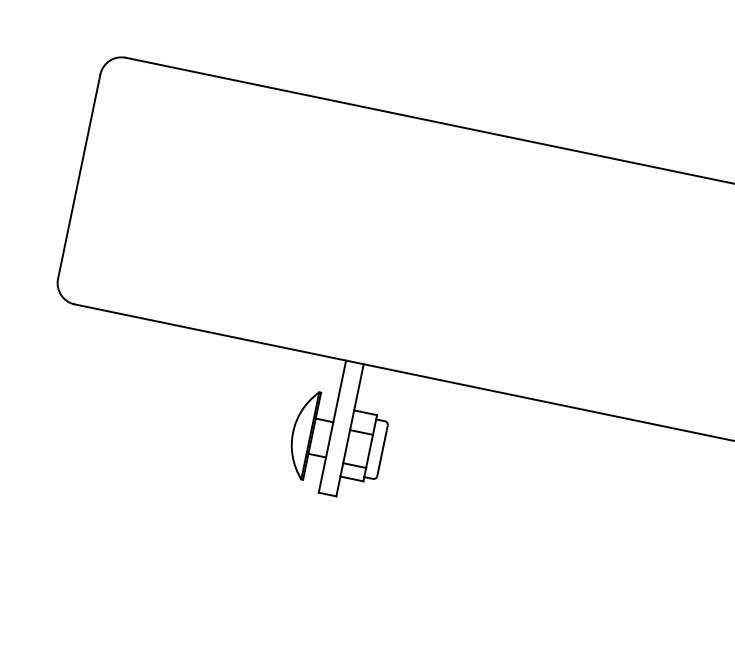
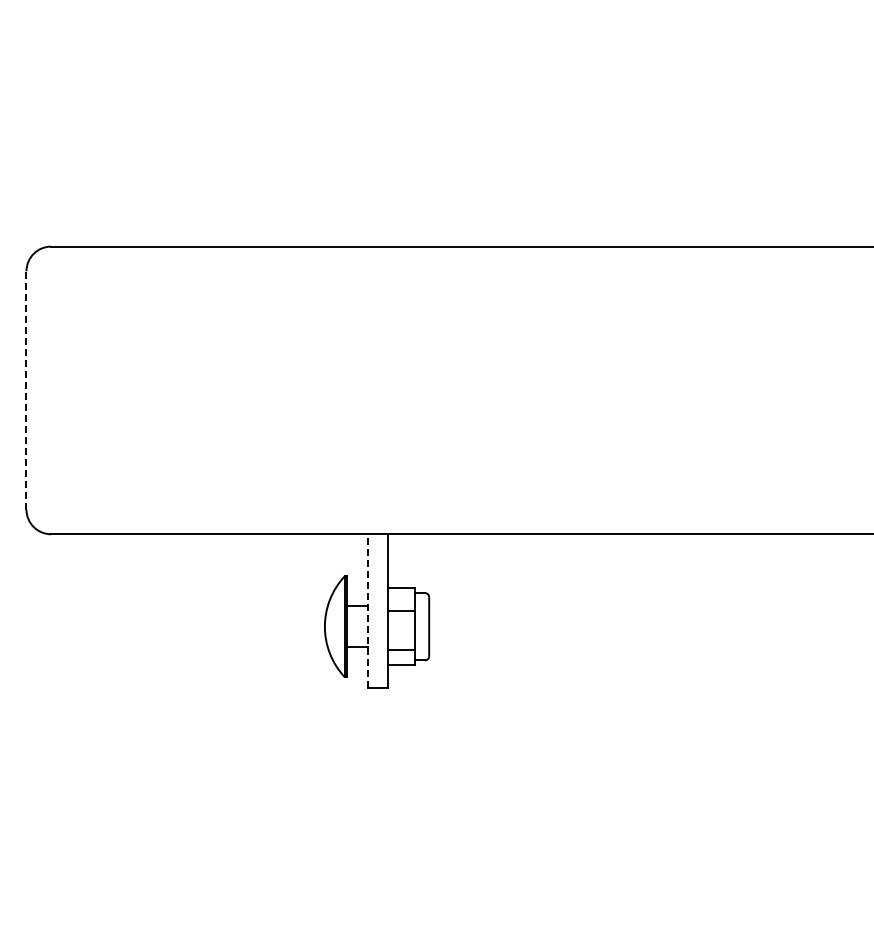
line: (79, 175) -> (26, 389), solid -> dashed
line: (332, 425) -> (367, 610), solid -> dashed

